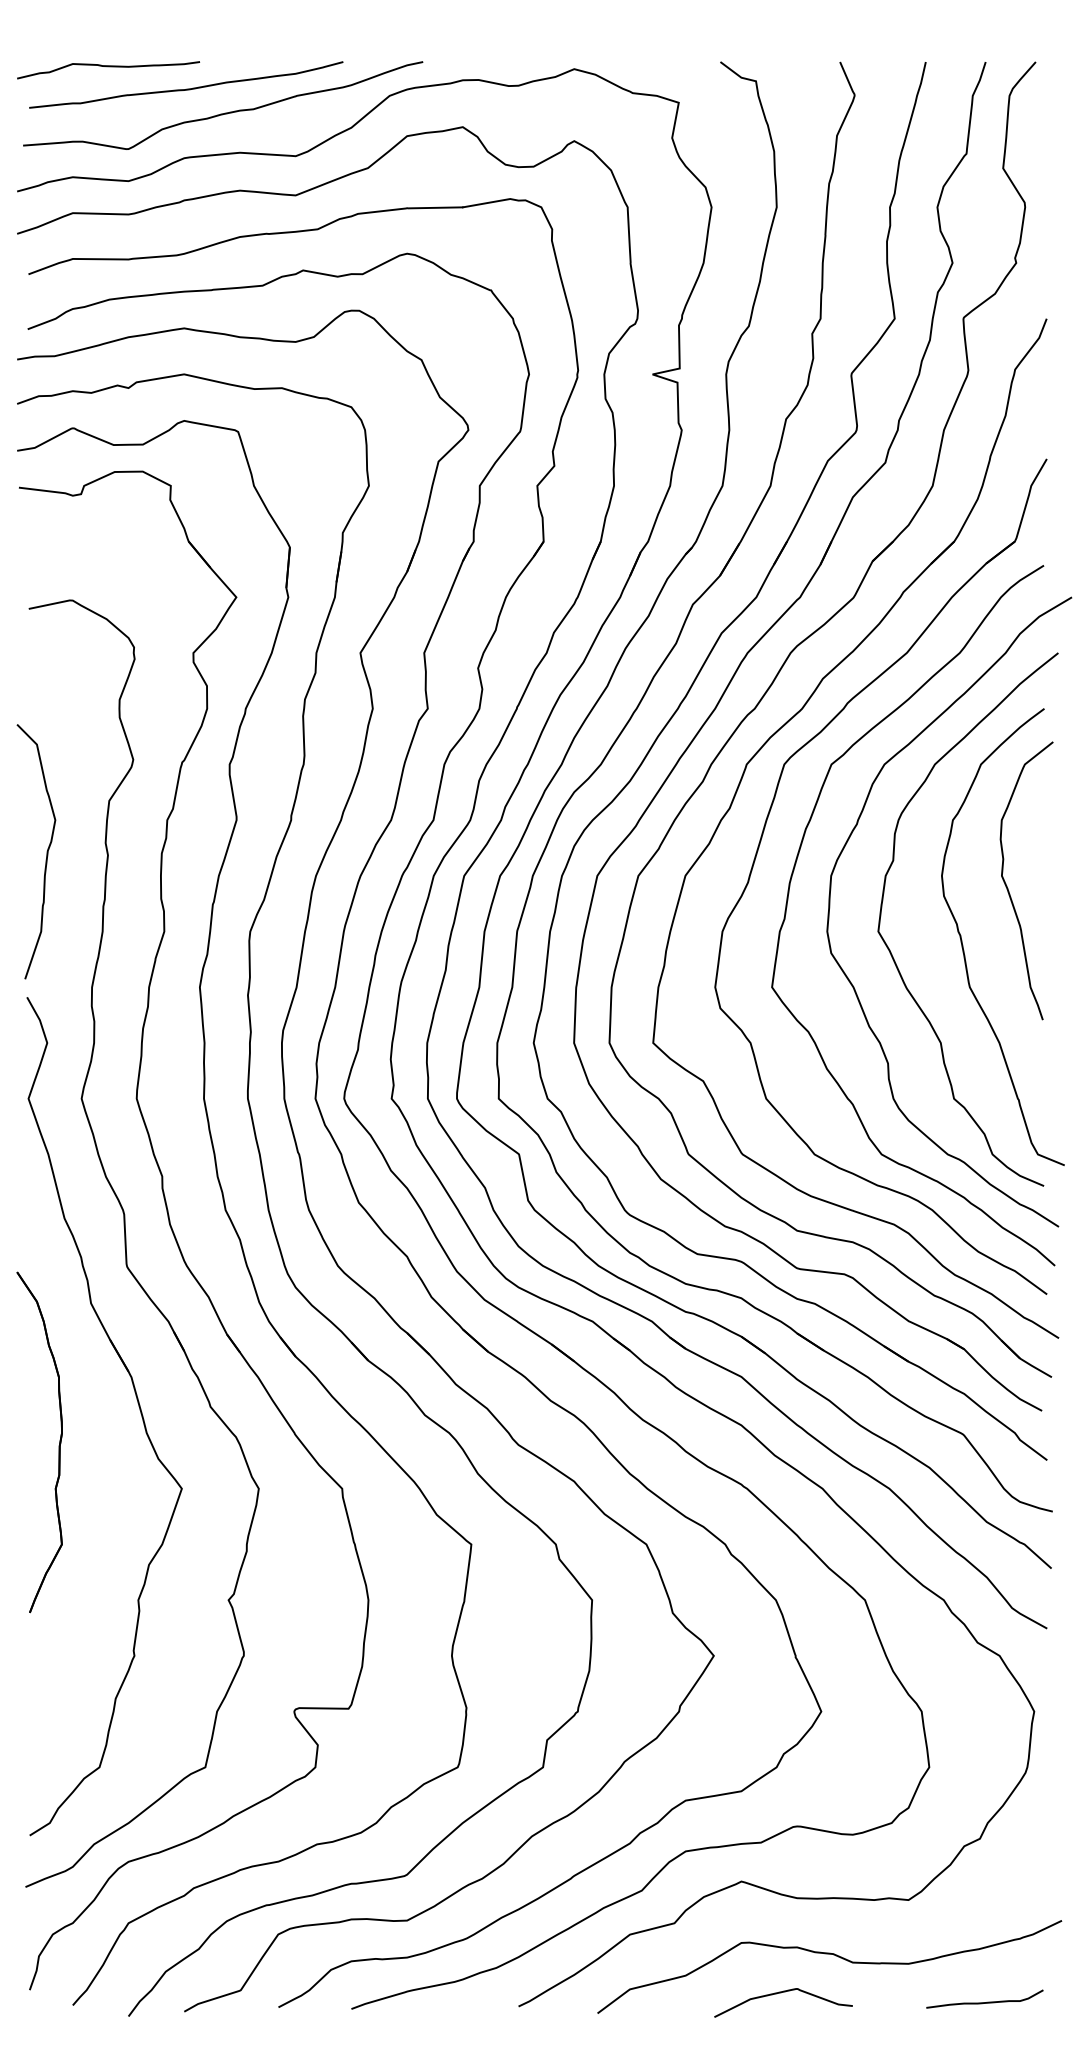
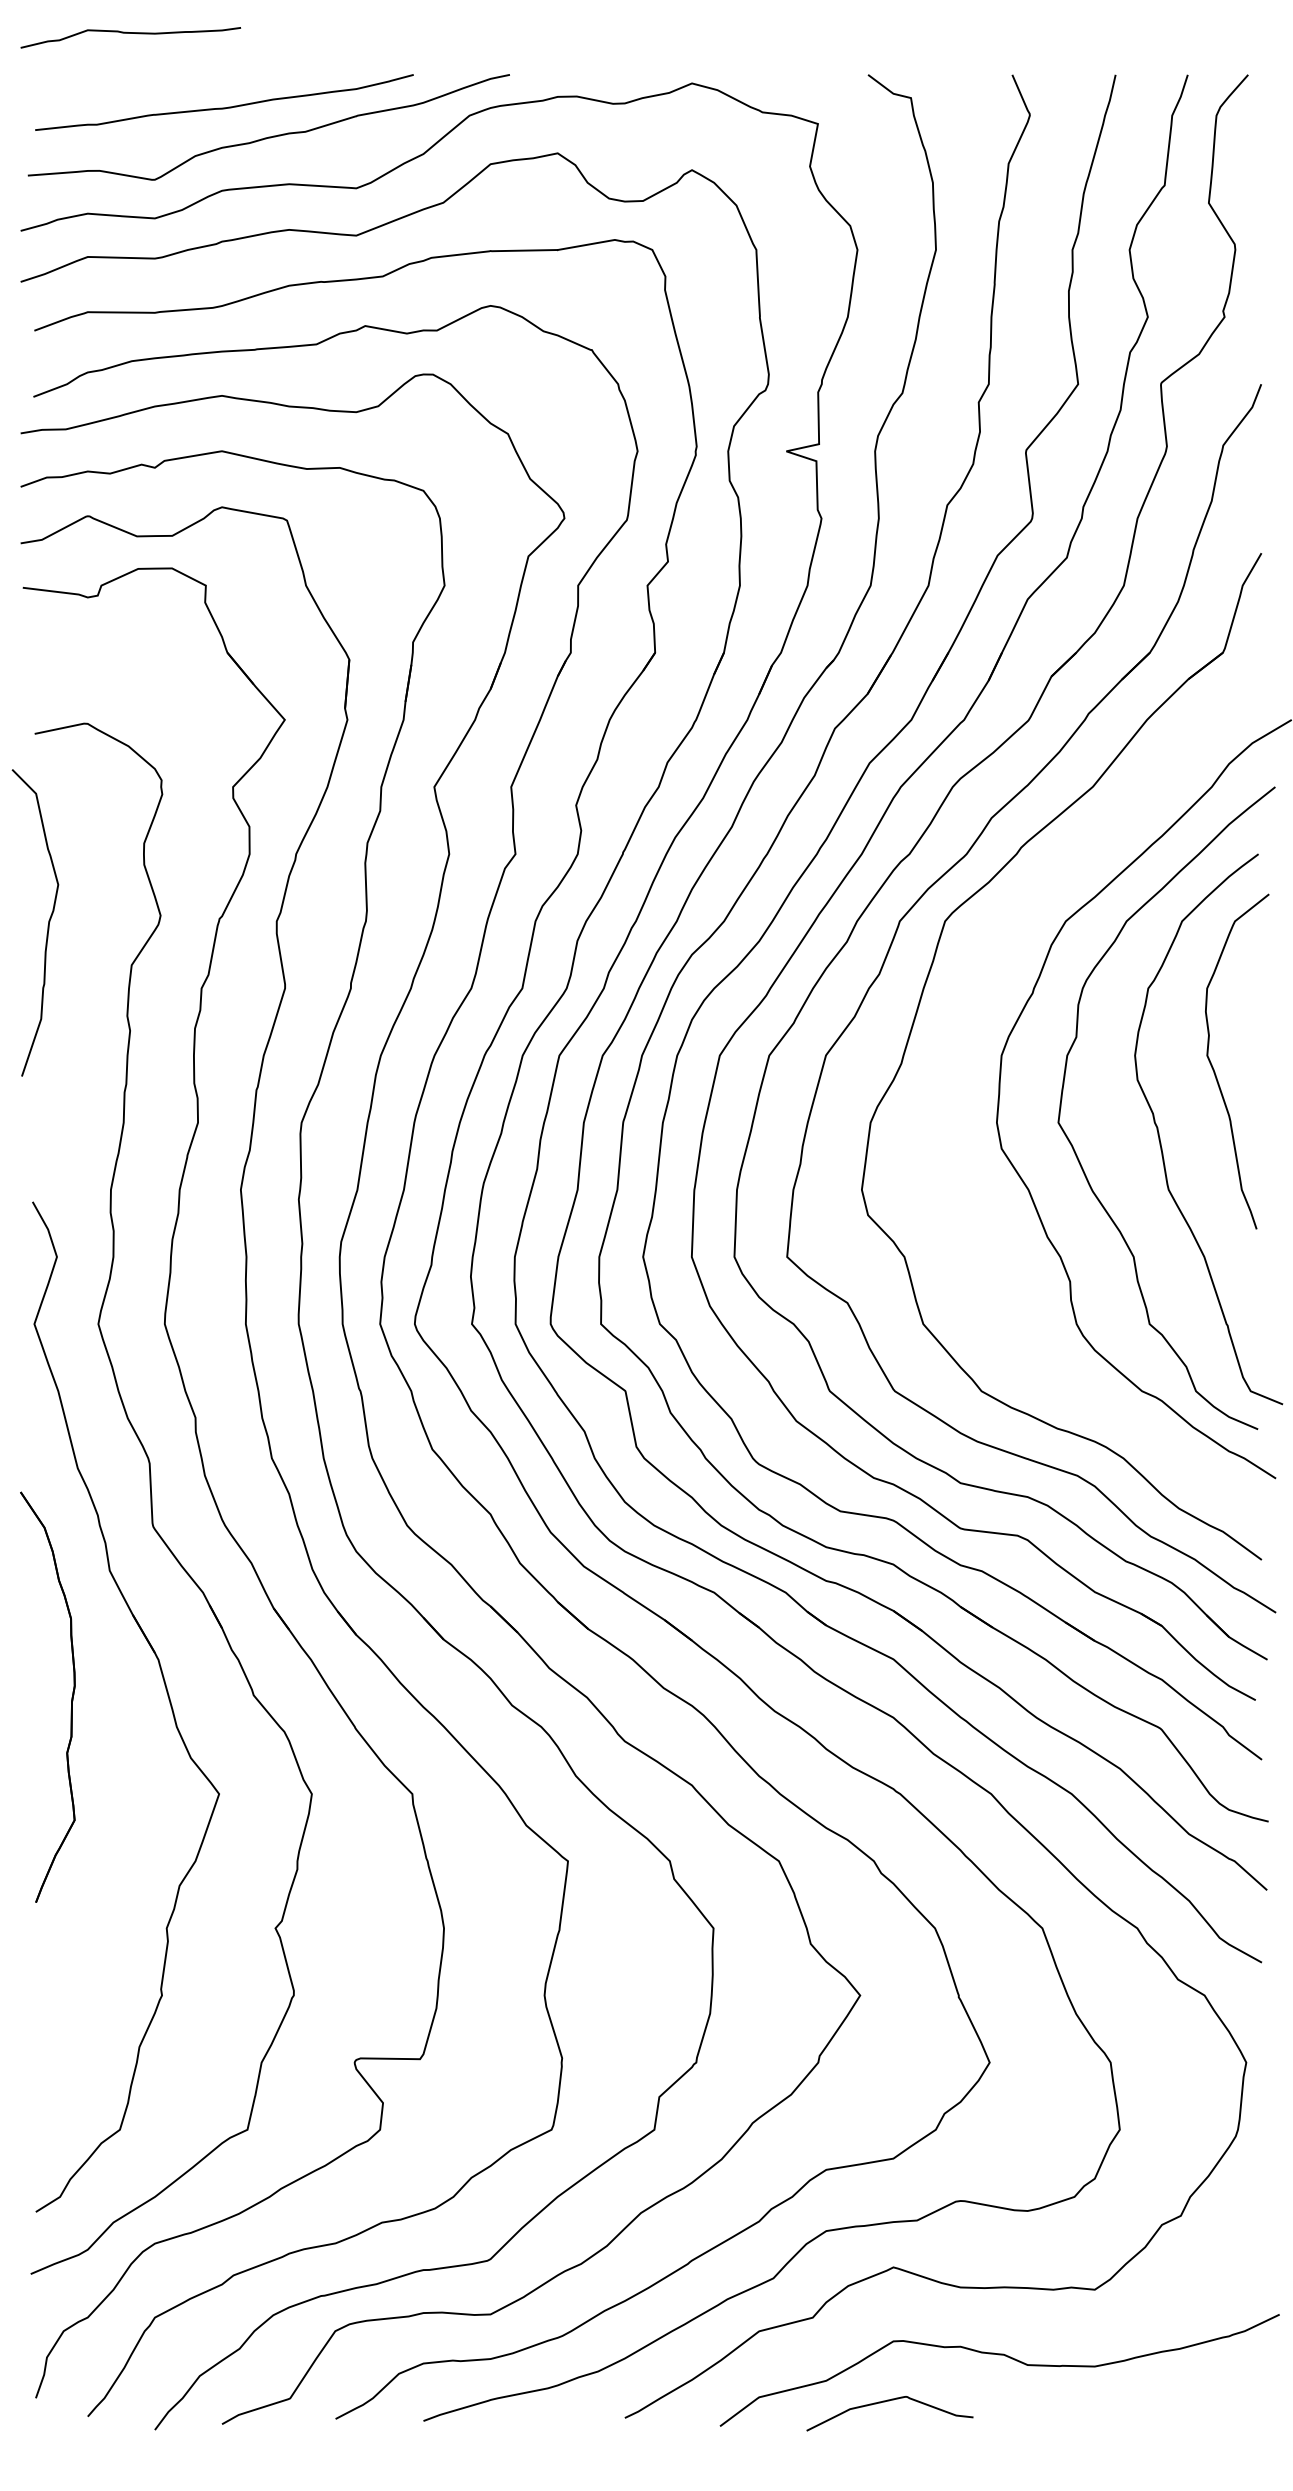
curve: (108, 67) -> (130, 34), moved
curve: (46, 851) -> (47, 922), moved
curve: (788, 900) -> (950, 1085), removed
part: (58, 1445) -> (70, 1700), moved
curve: (781, 1993) -> (887, 2402), moved
curve: (984, 2002) -> (1186, 2413), removed

